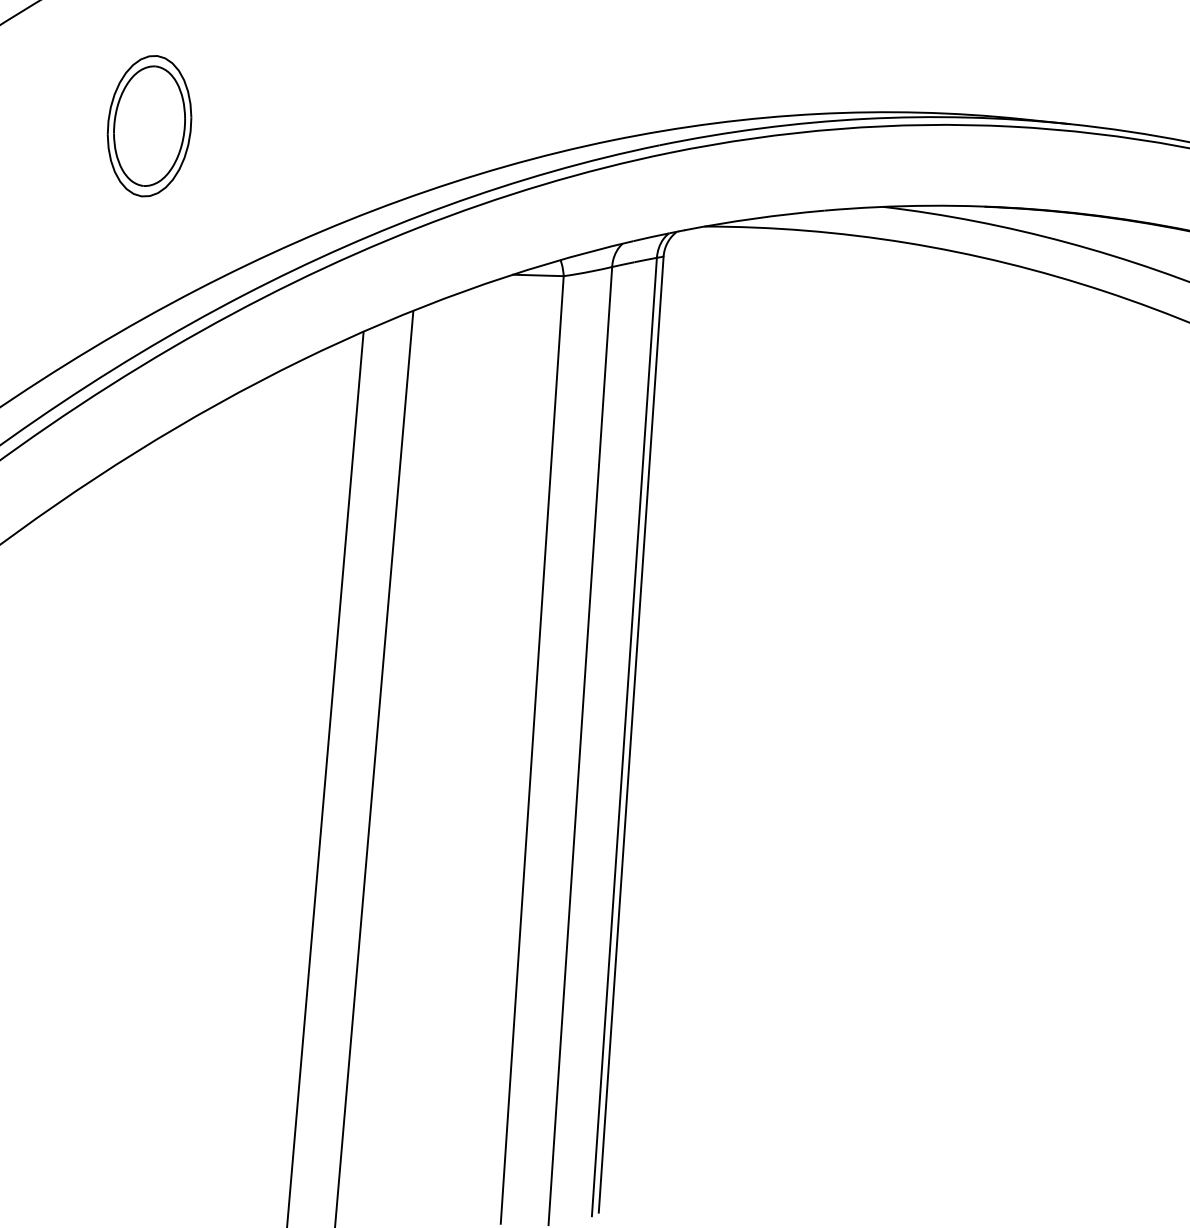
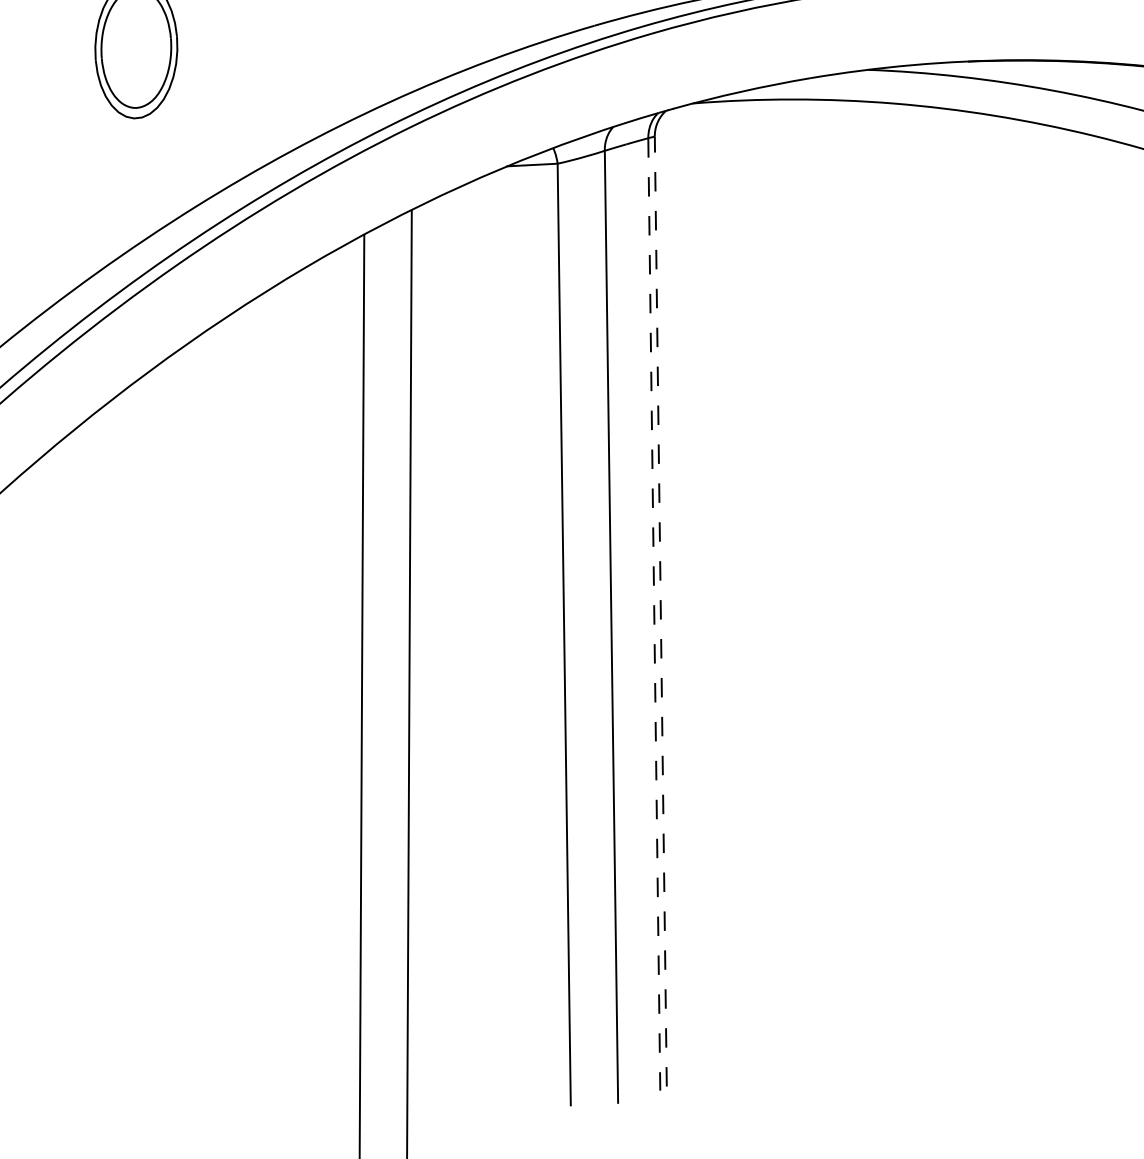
line: (631, 734) -> (661, 611), solid -> dashed
line: (624, 737) -> (654, 614), solid -> dashed

